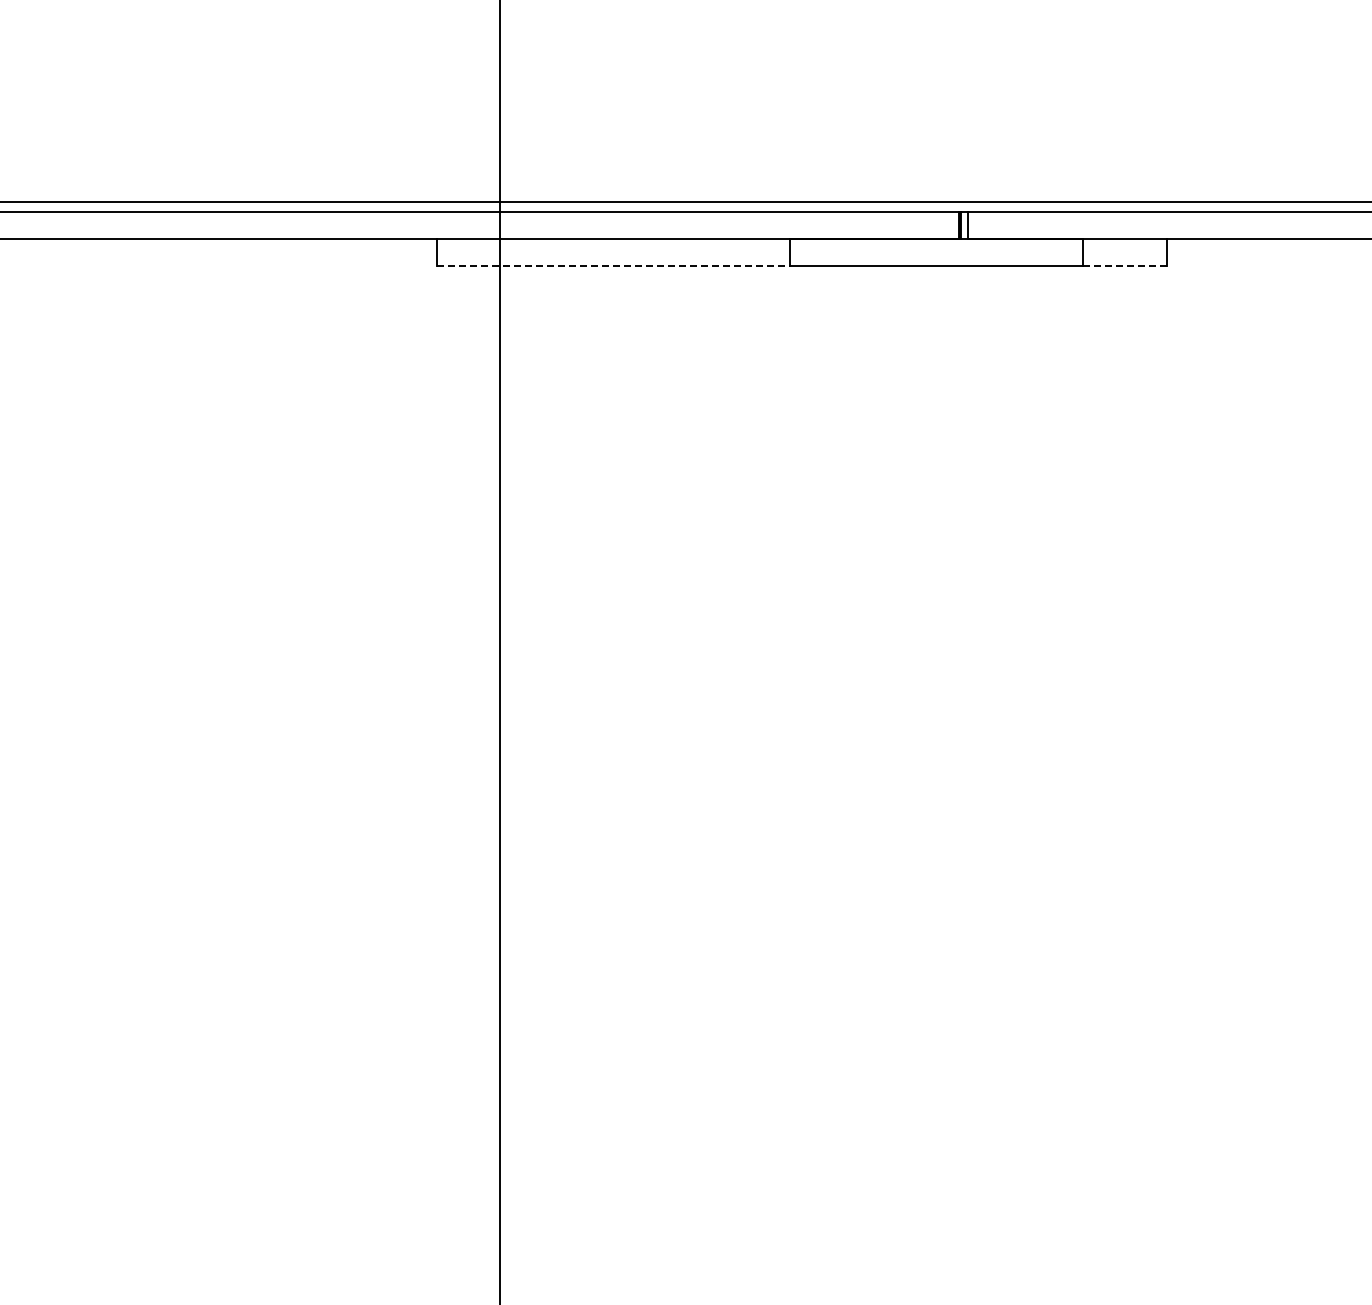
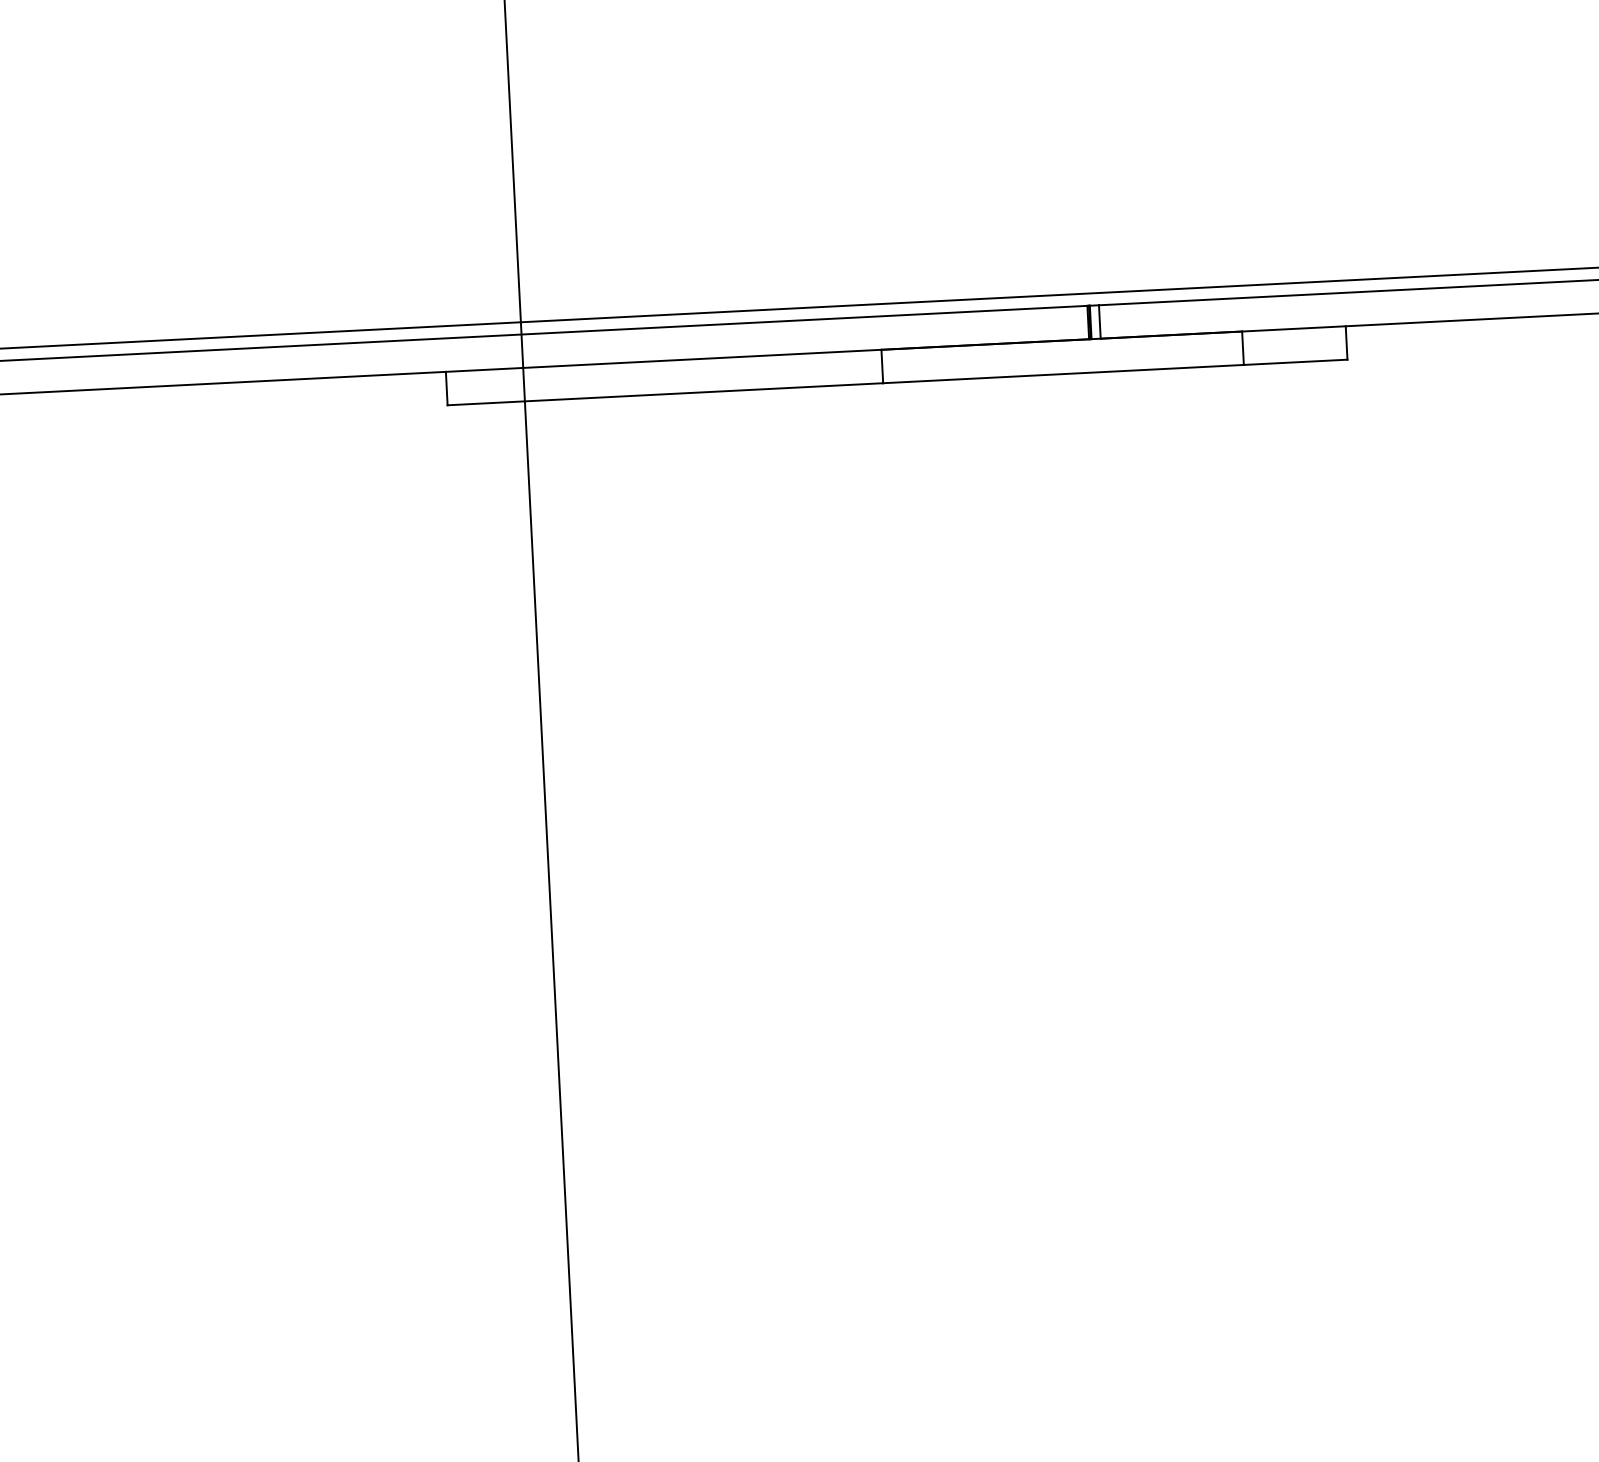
line: (613, 266) -> (665, 394), dashed -> solid
line: (1125, 266) -> (1296, 362), dashed -> solid

